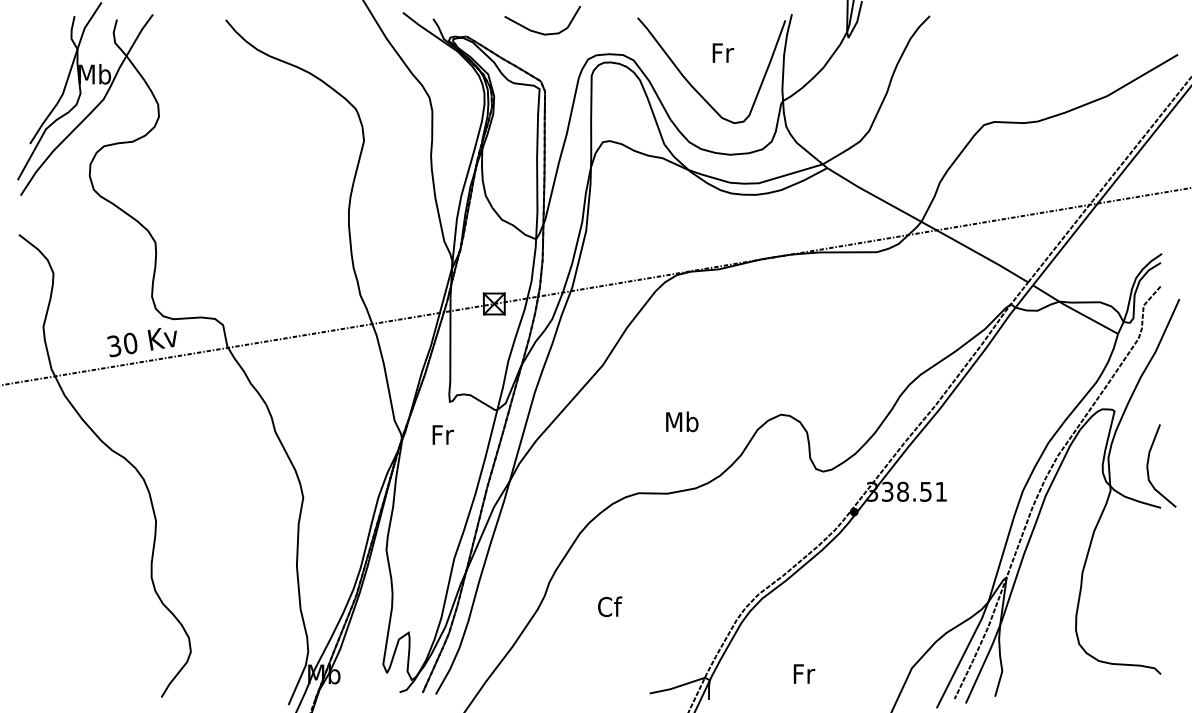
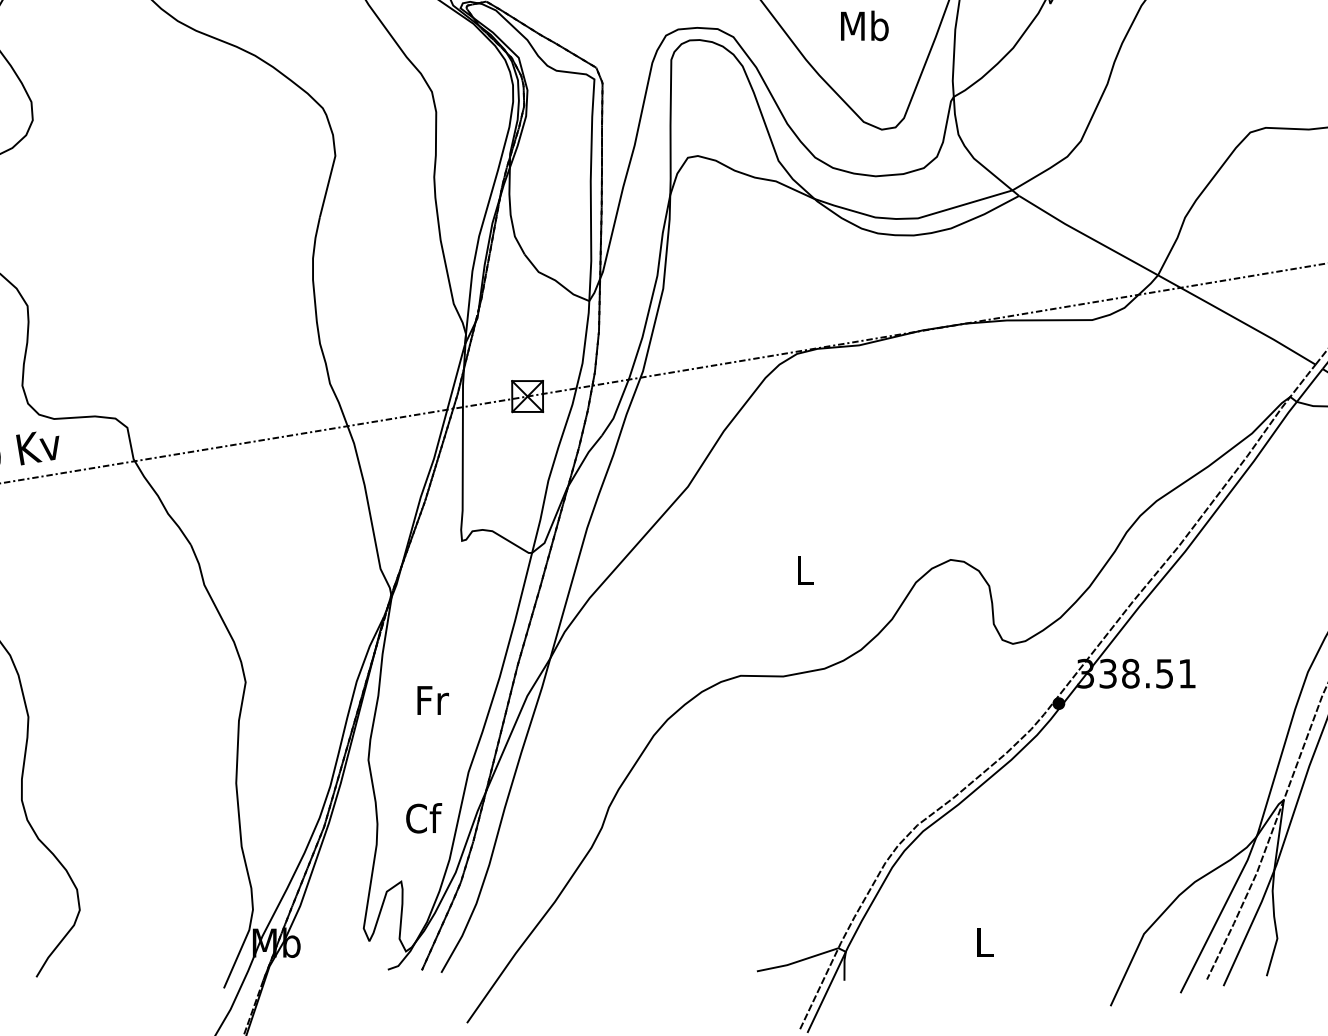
text: (722, 52) -> (864, 25), Fr -> Mb
text: (682, 421) -> (805, 569), Mb -> L
text: (442, 434) -> (431, 699), moved
text: (610, 606) -> (424, 817), moved
text: (804, 673) -> (985, 941), Fr -> L

